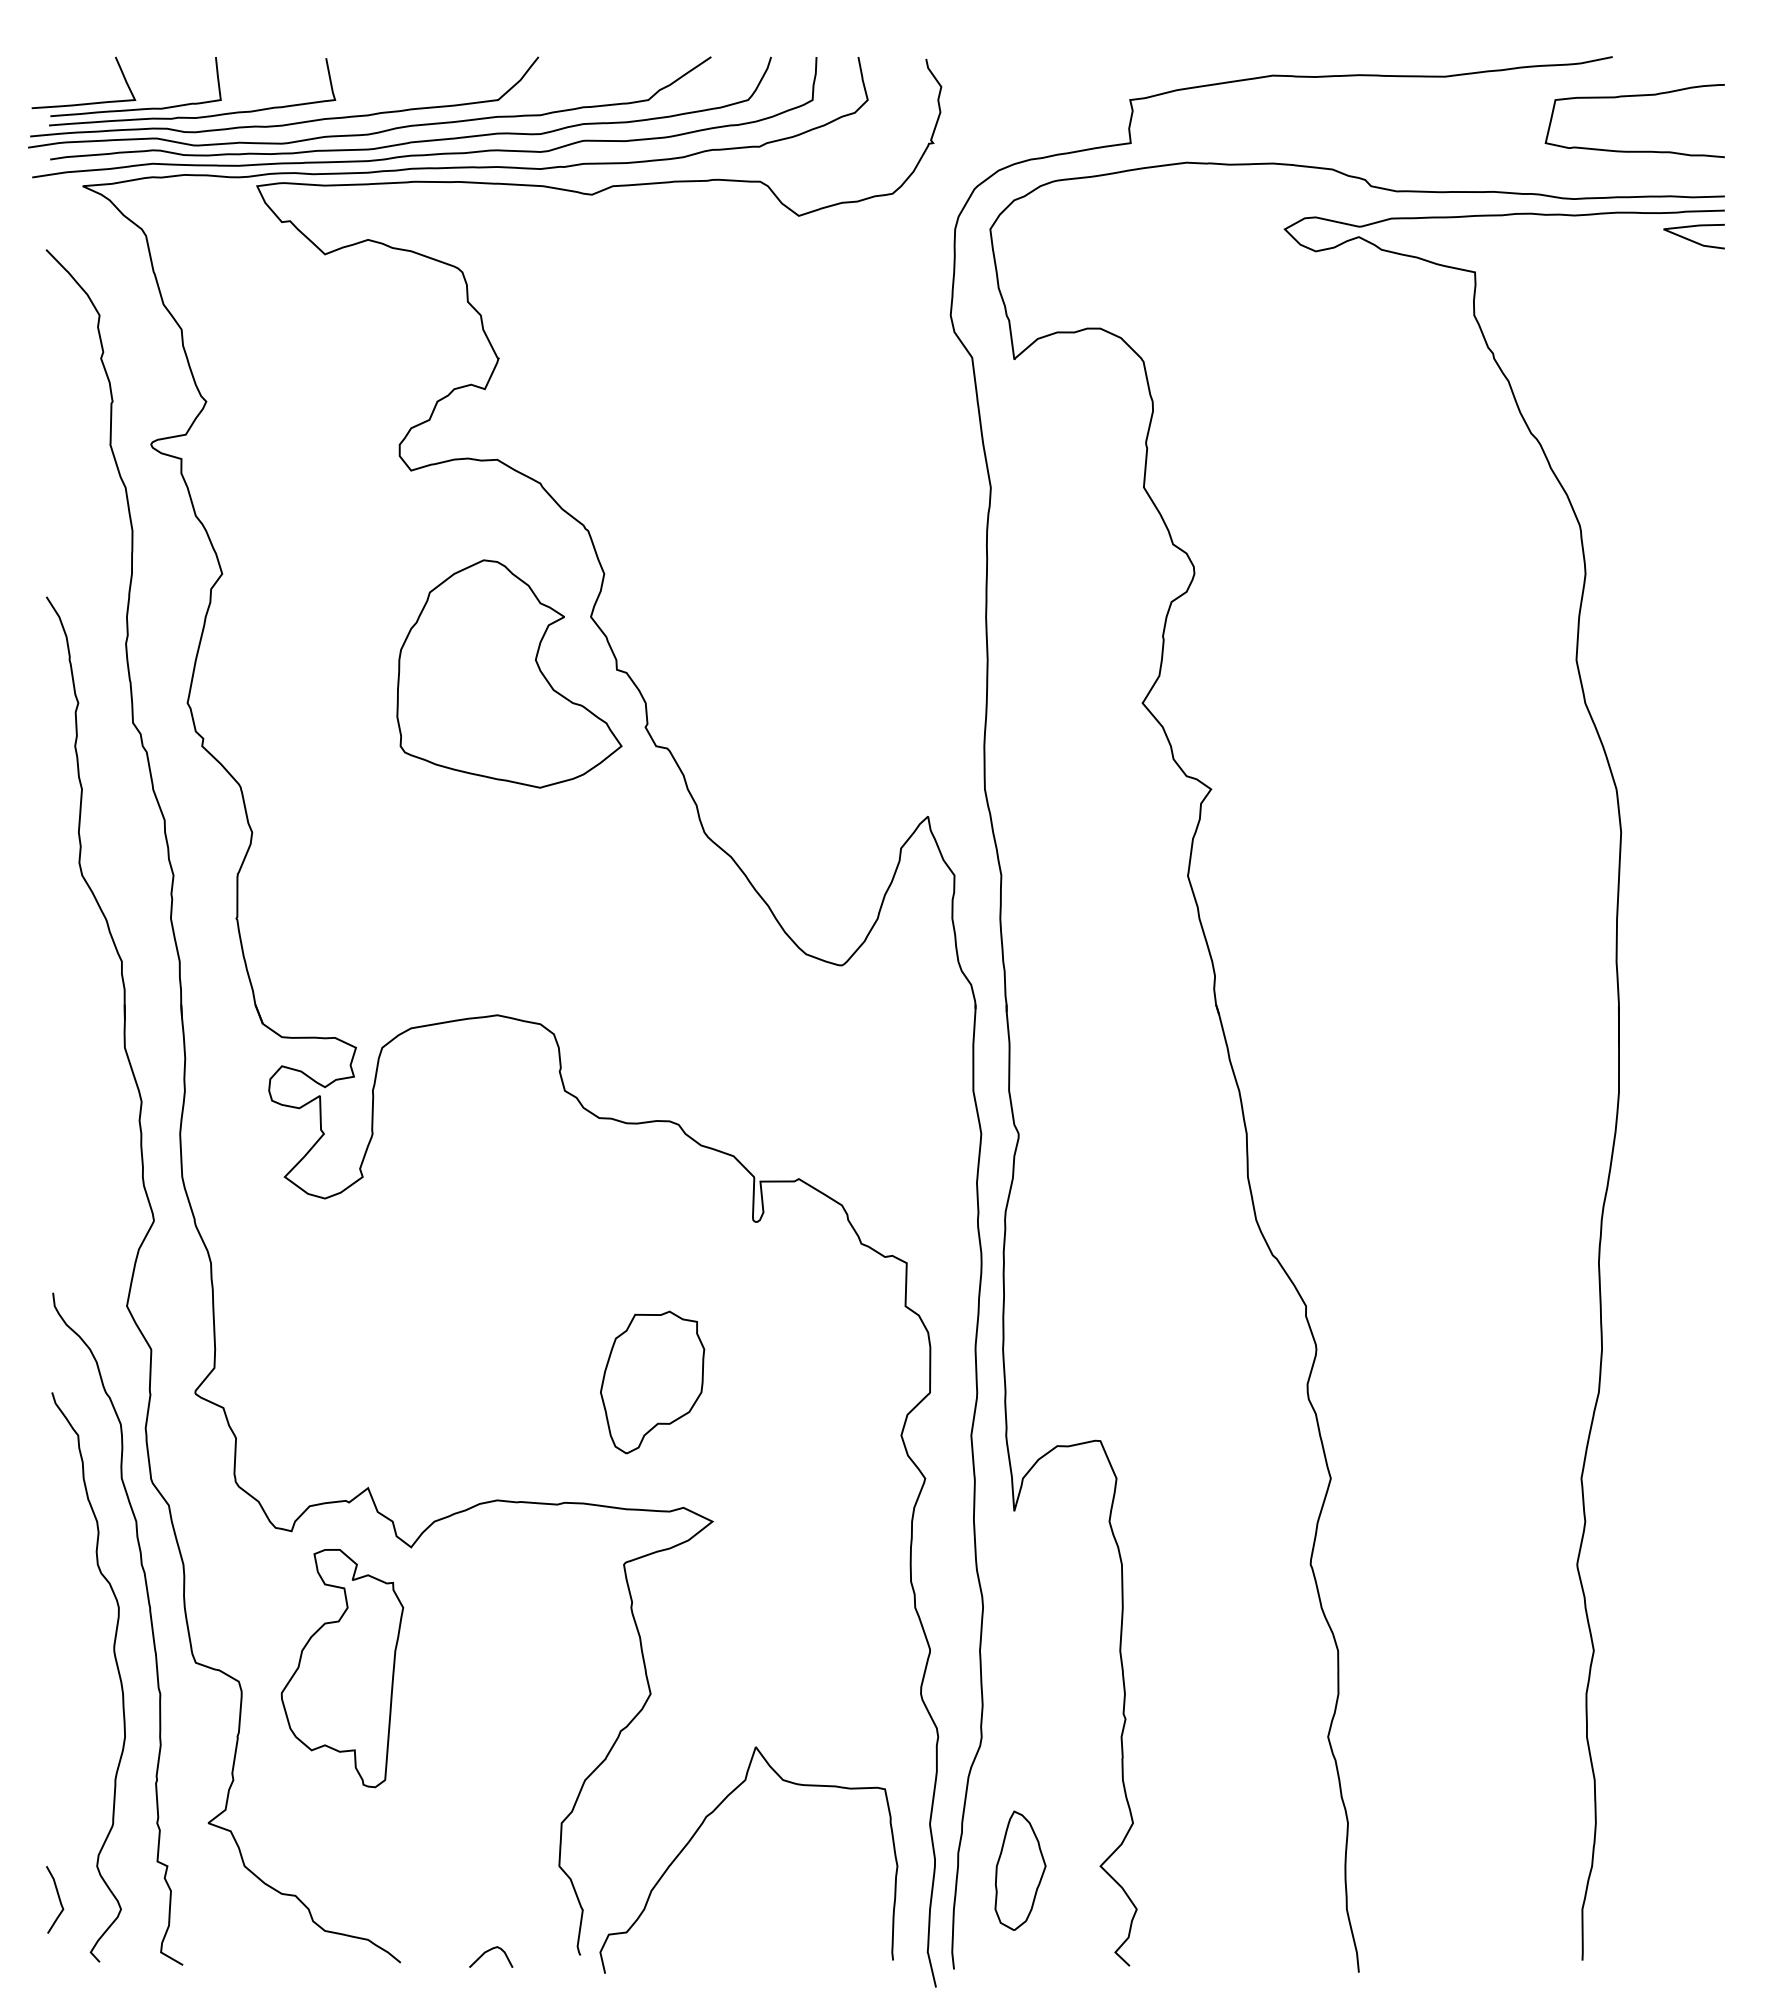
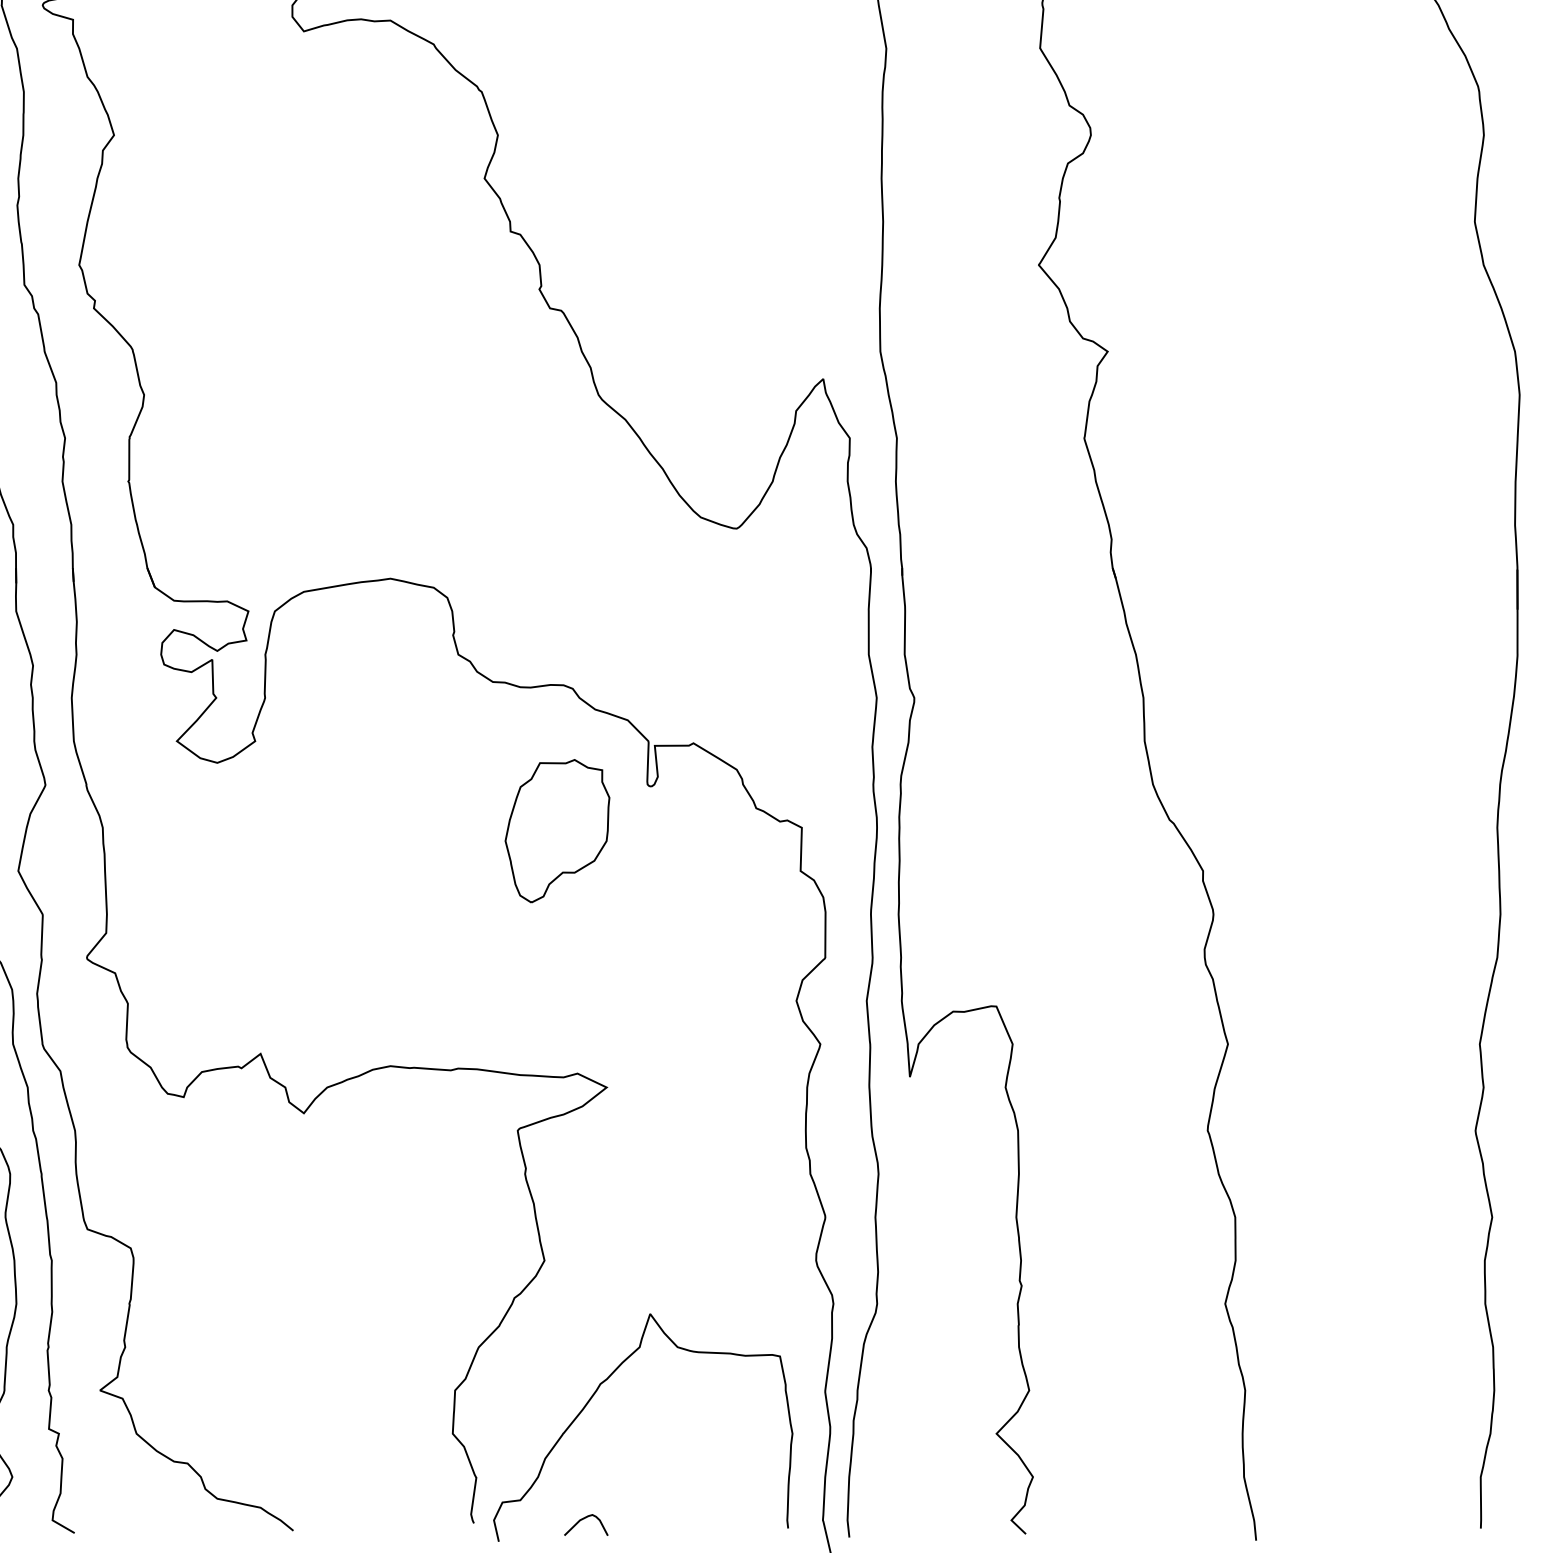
part: (509, 673) -> (402, 235), removed
part: (652, 1382) -> (557, 831), moved
part: (342, 1668) -> (234, 1235), removed
part: (1020, 1870) -> (916, 1438), removed
curve: (489, 1951) -> (584, 1519), moved

